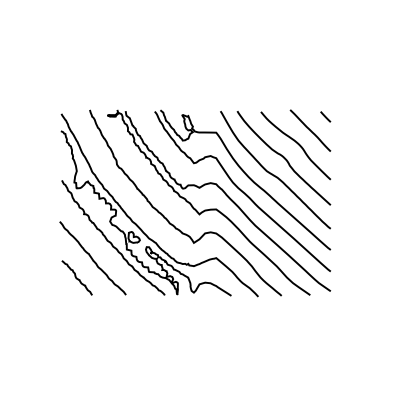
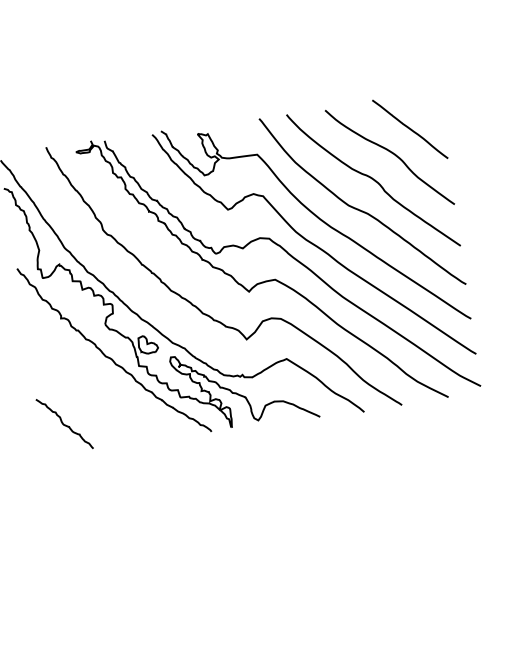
line: (325, 116) -> (431, 102), removed
curve: (92, 258) -> (85, 388), removed

